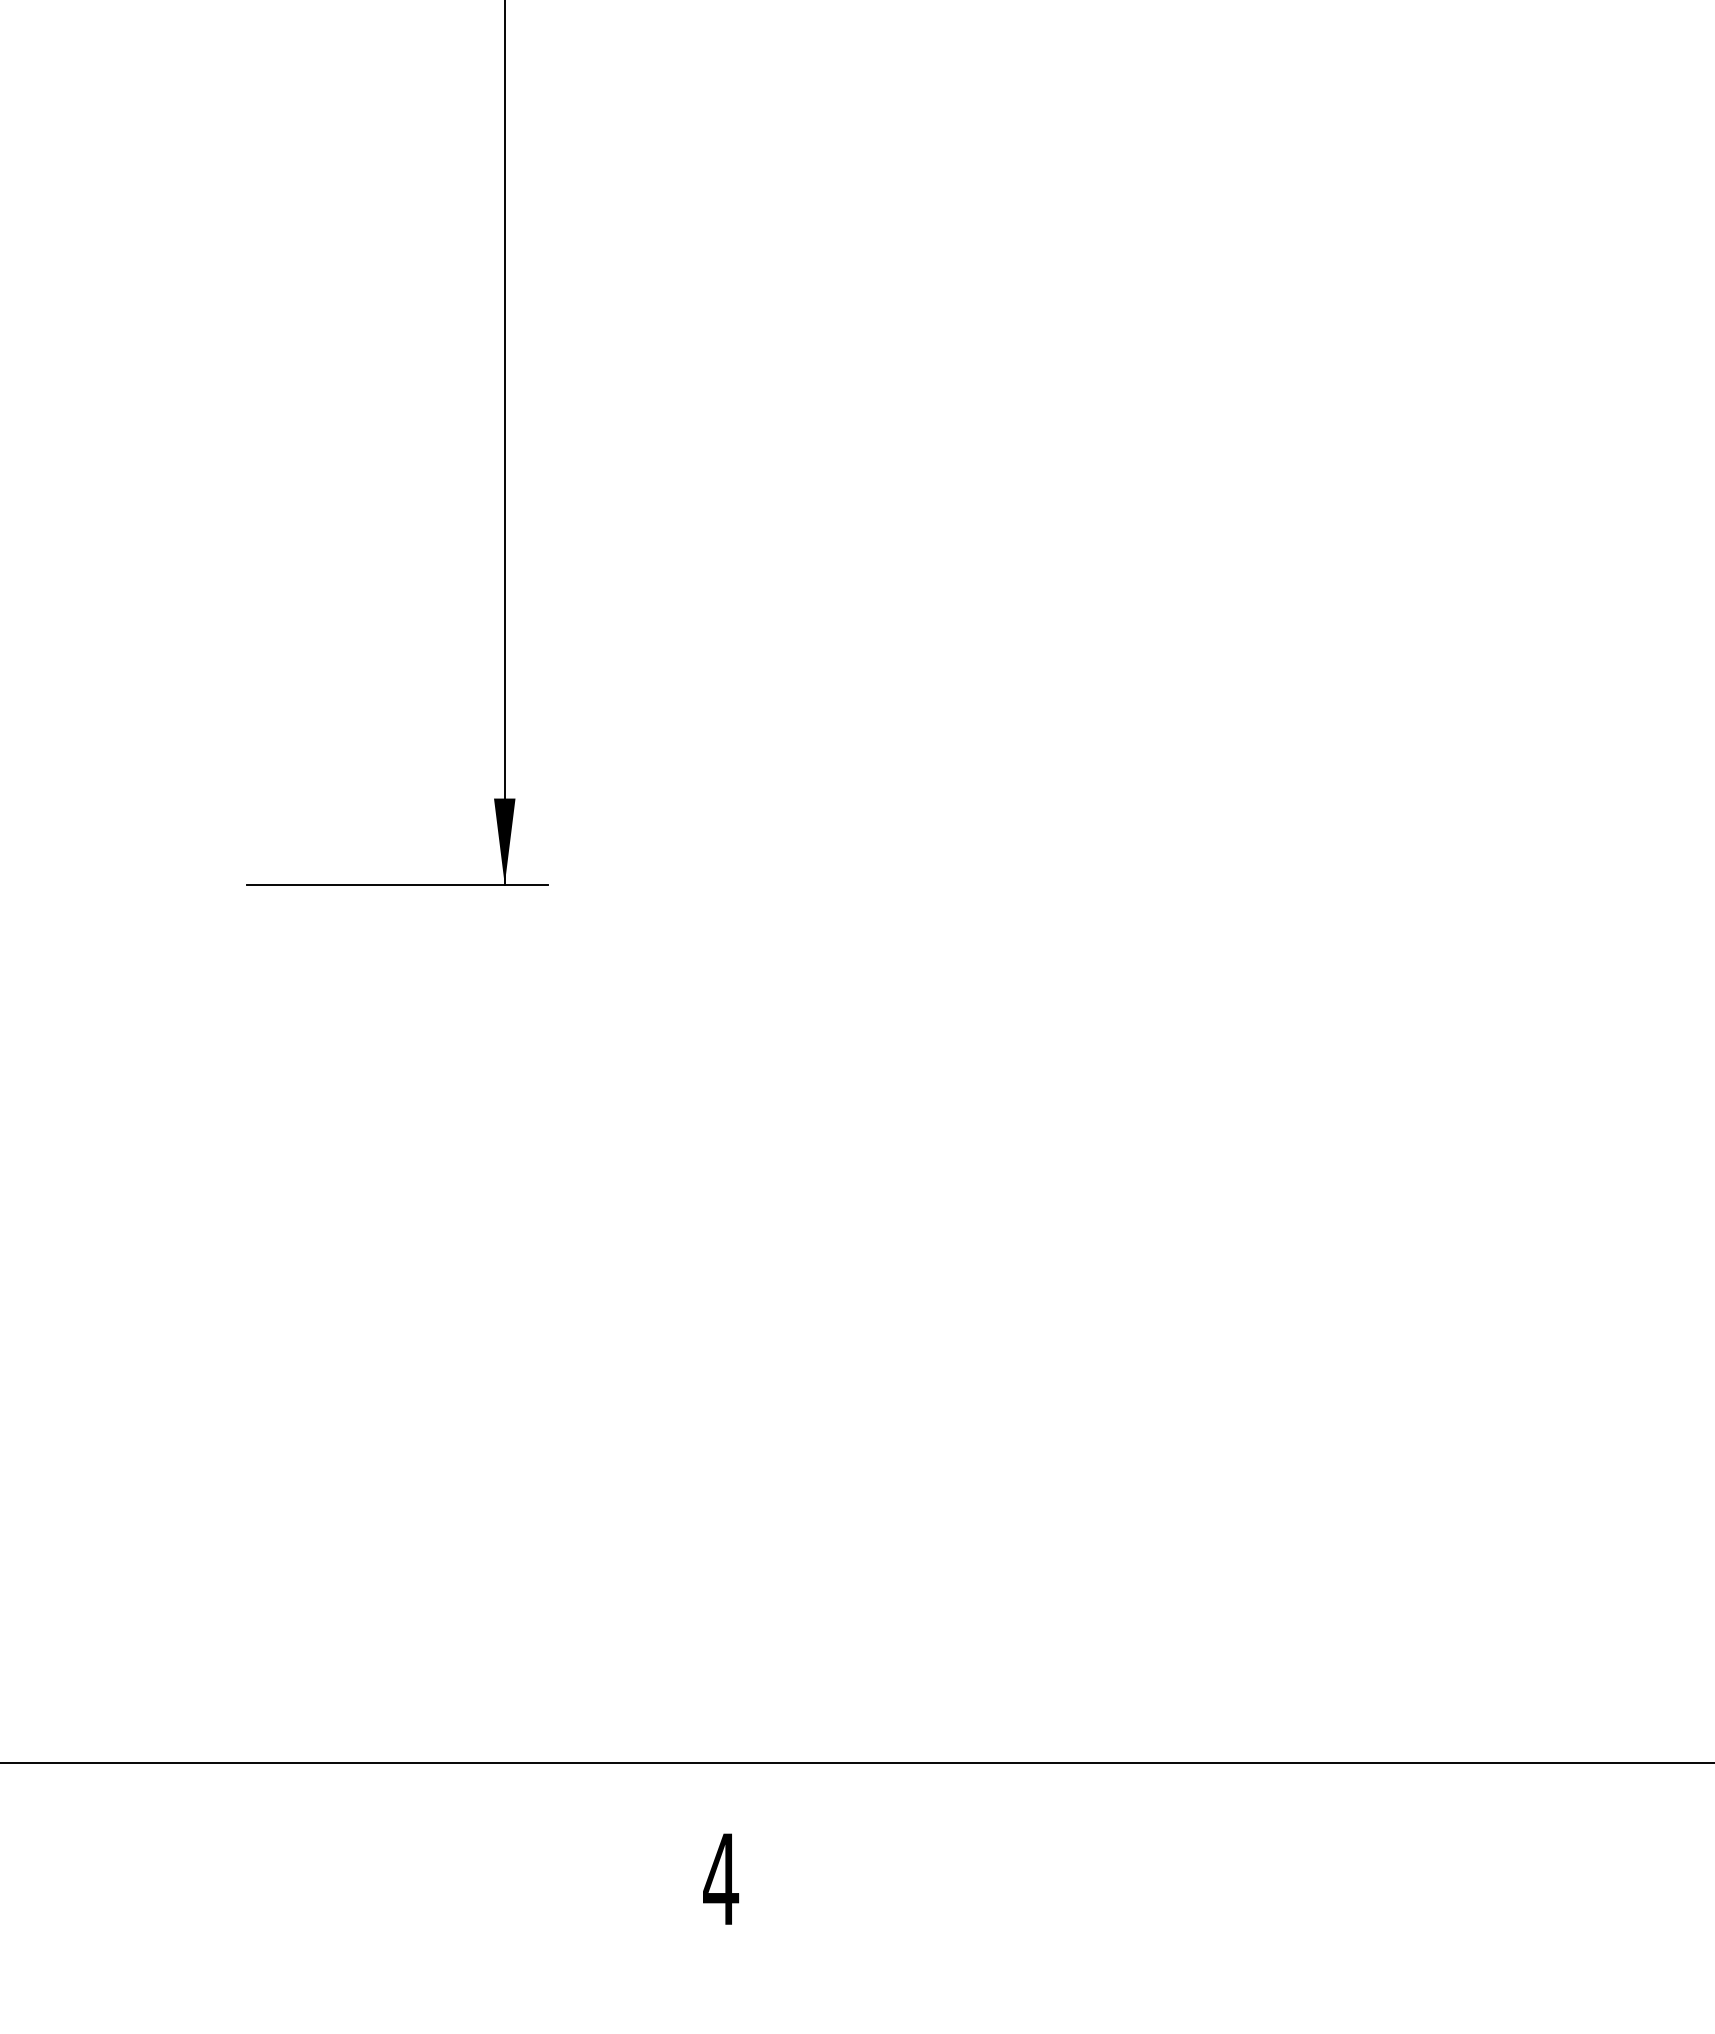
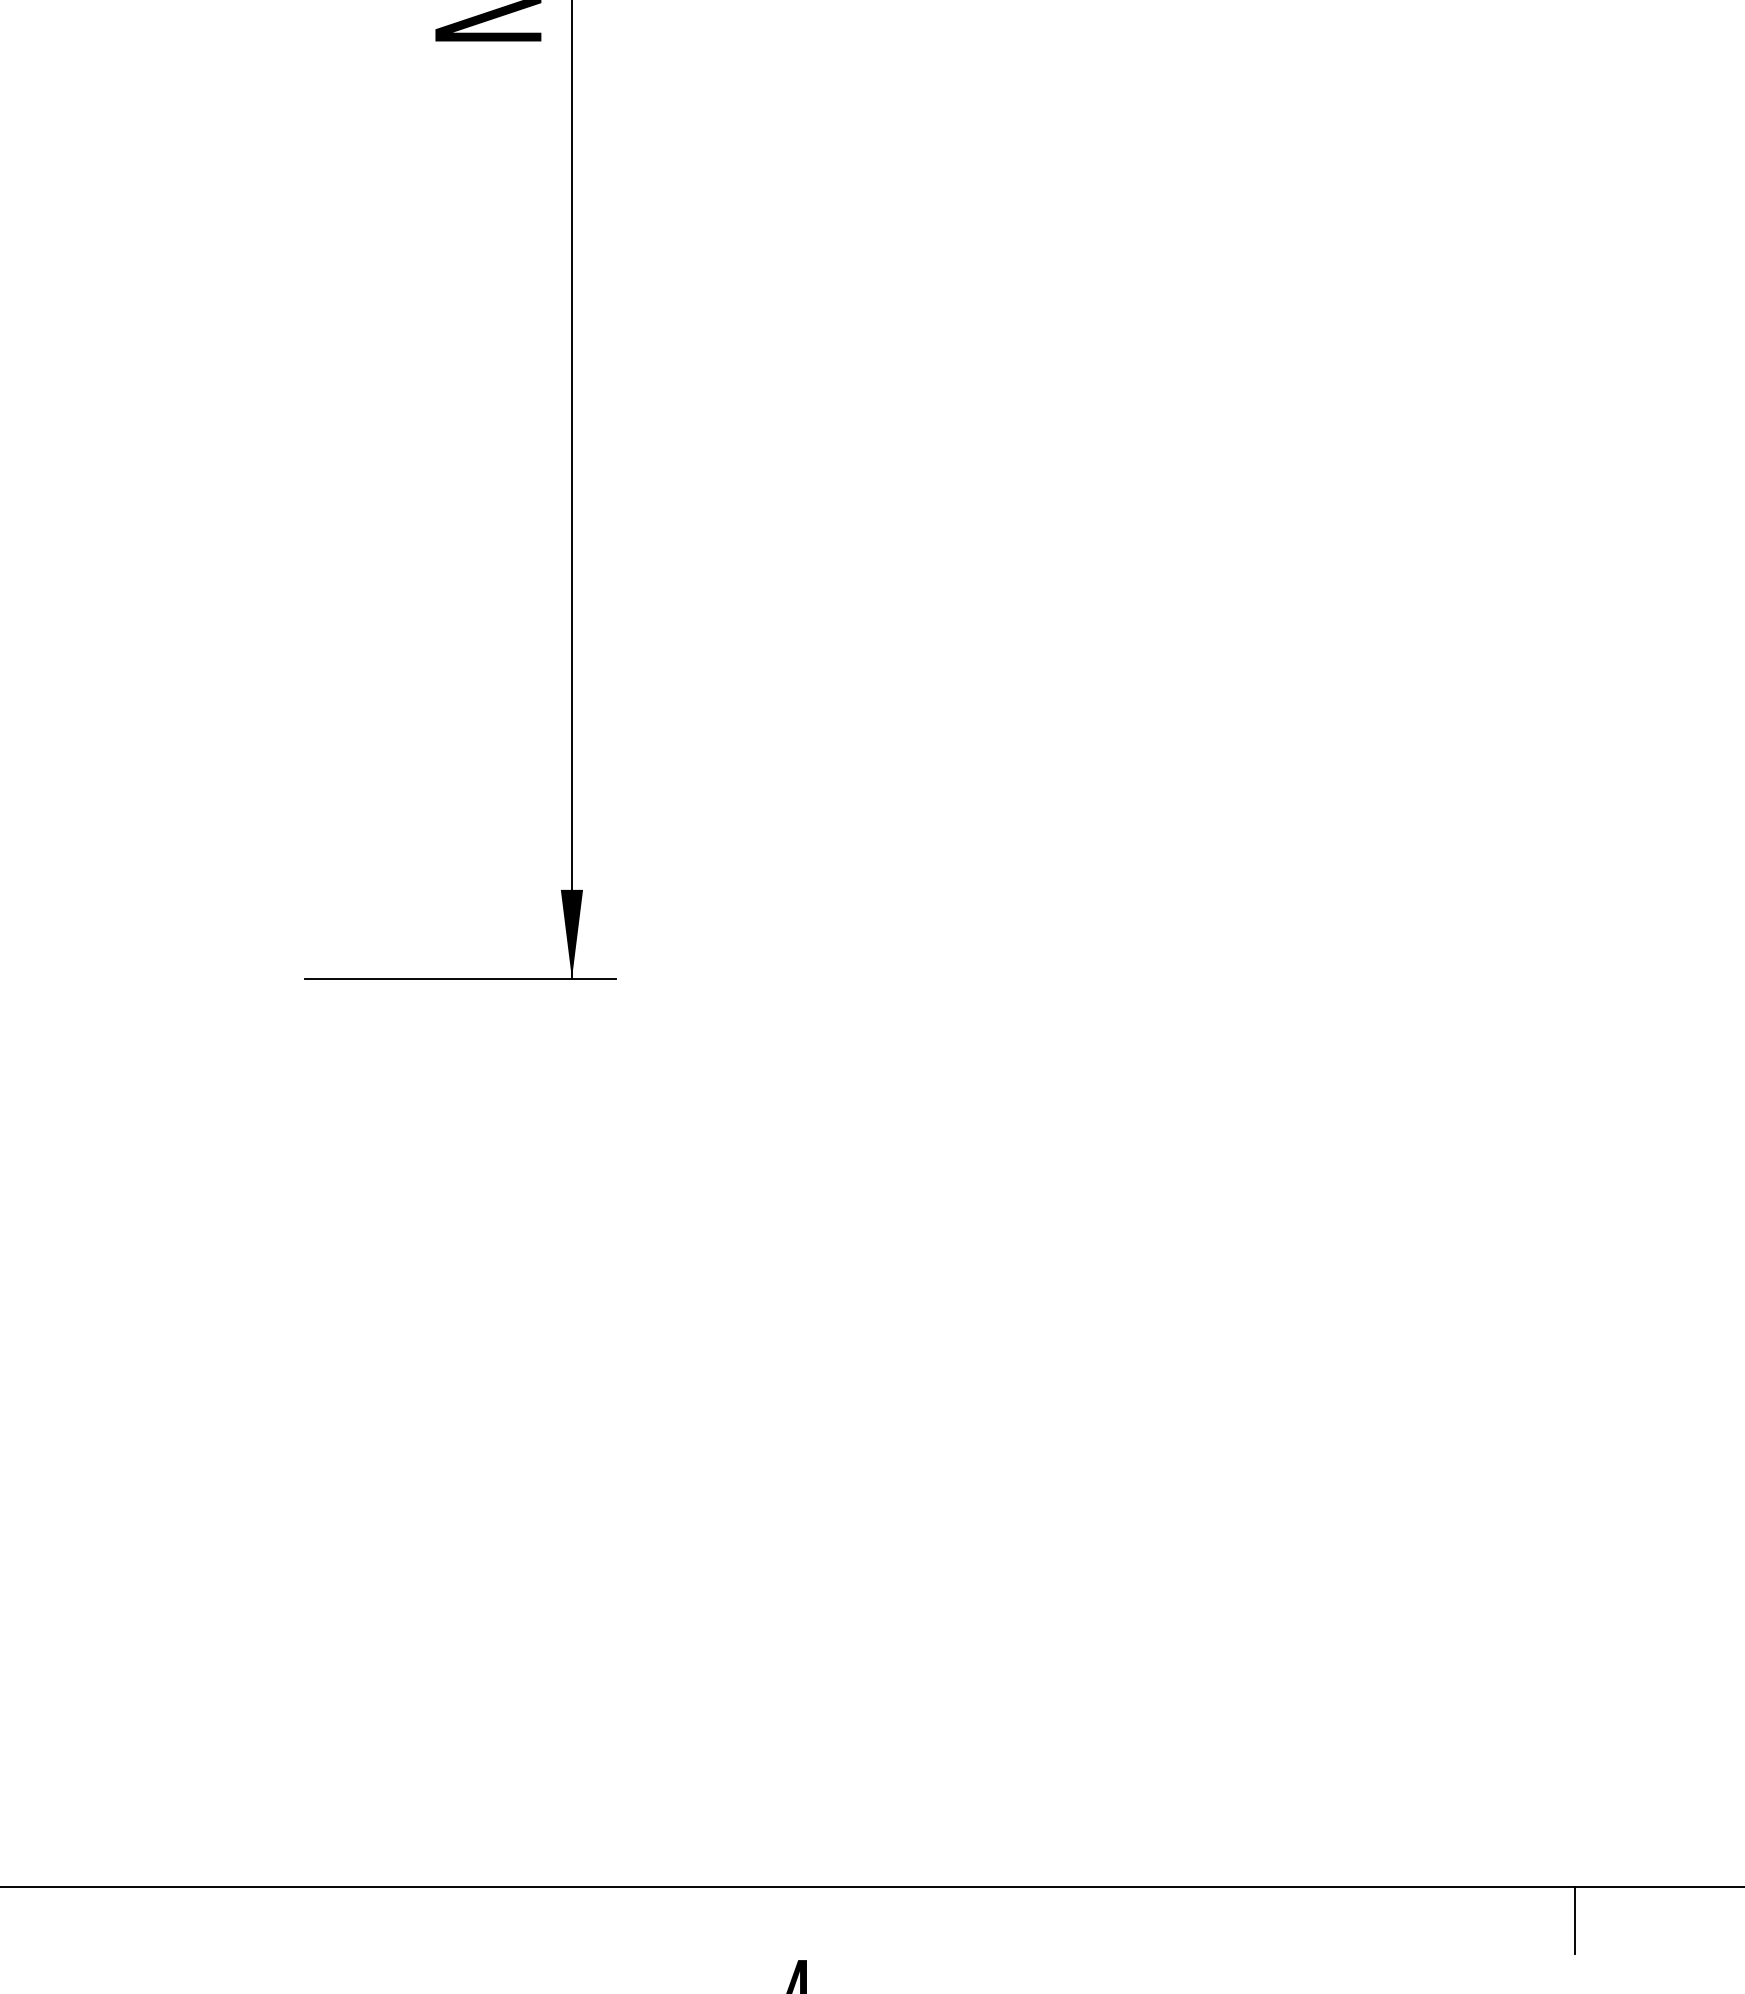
line: (1475, 1794) -> (1575, 1919), added

